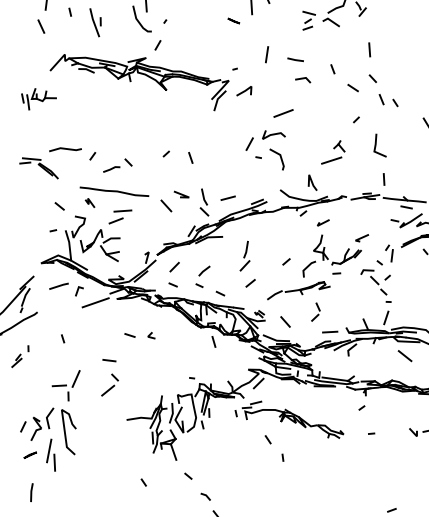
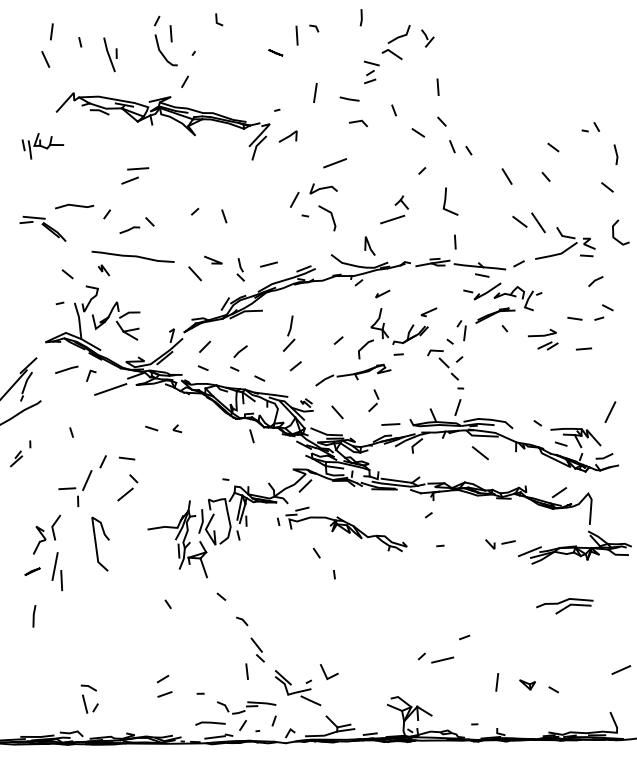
part: (308, 20) -> (371, 72), moved
part: (204, 202) -> (240, 269), size x0.7
part: (120, 216) -> (135, 175), moved
line: (22, 426) -> (102, 461), moved
curve: (65, 431) -> (96, 543), moved

